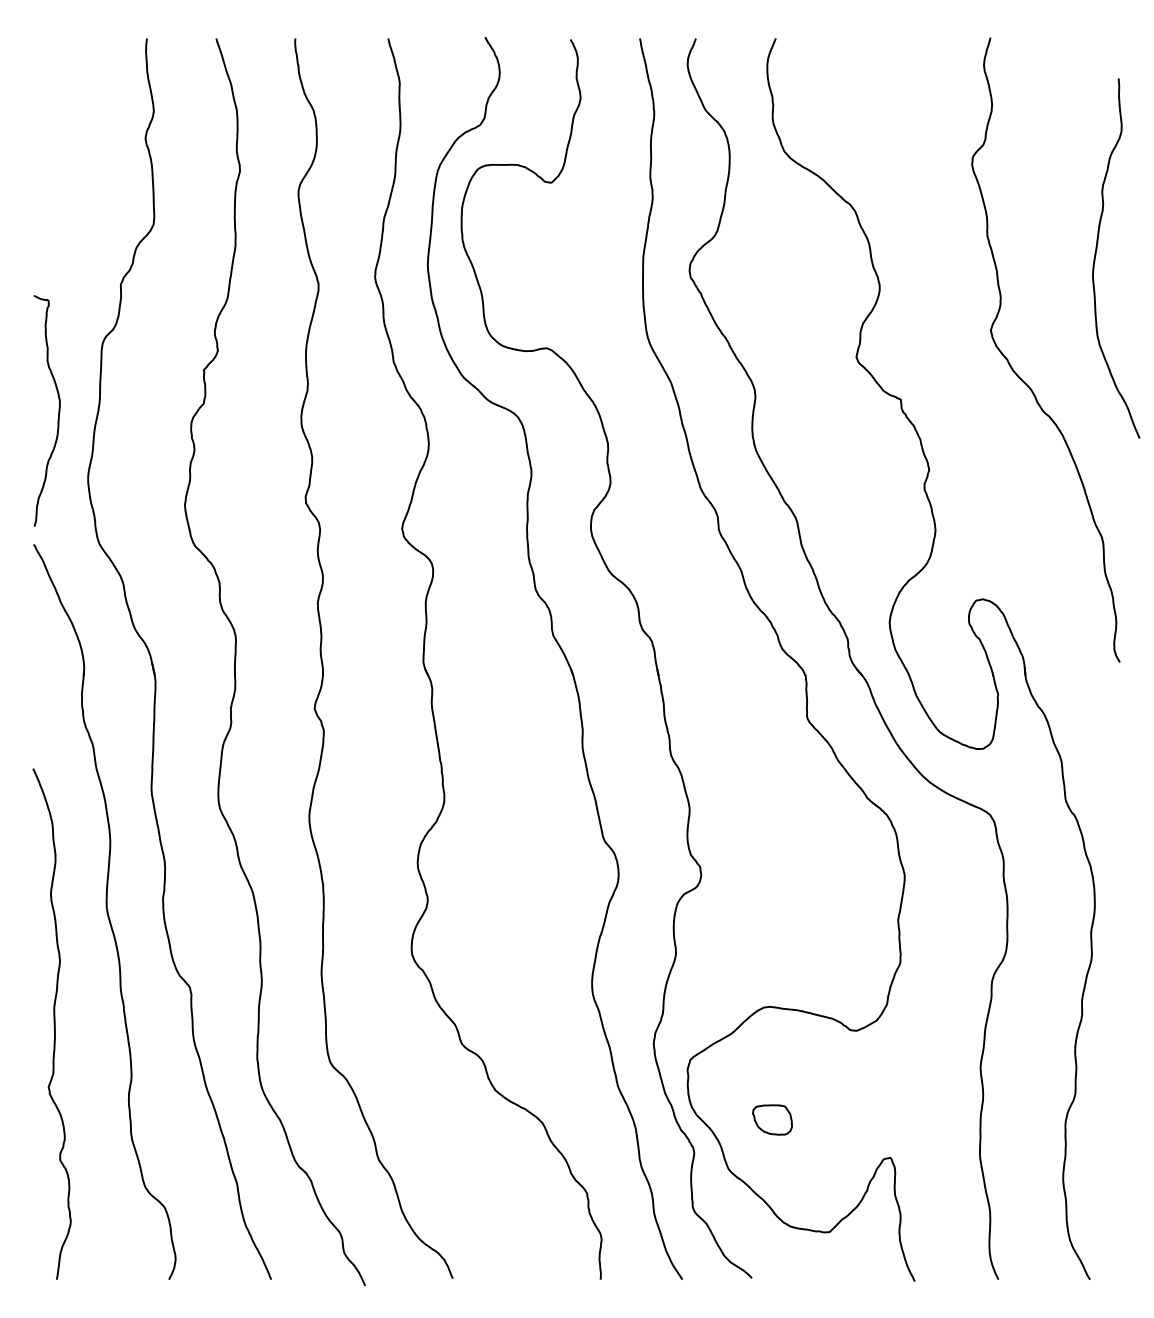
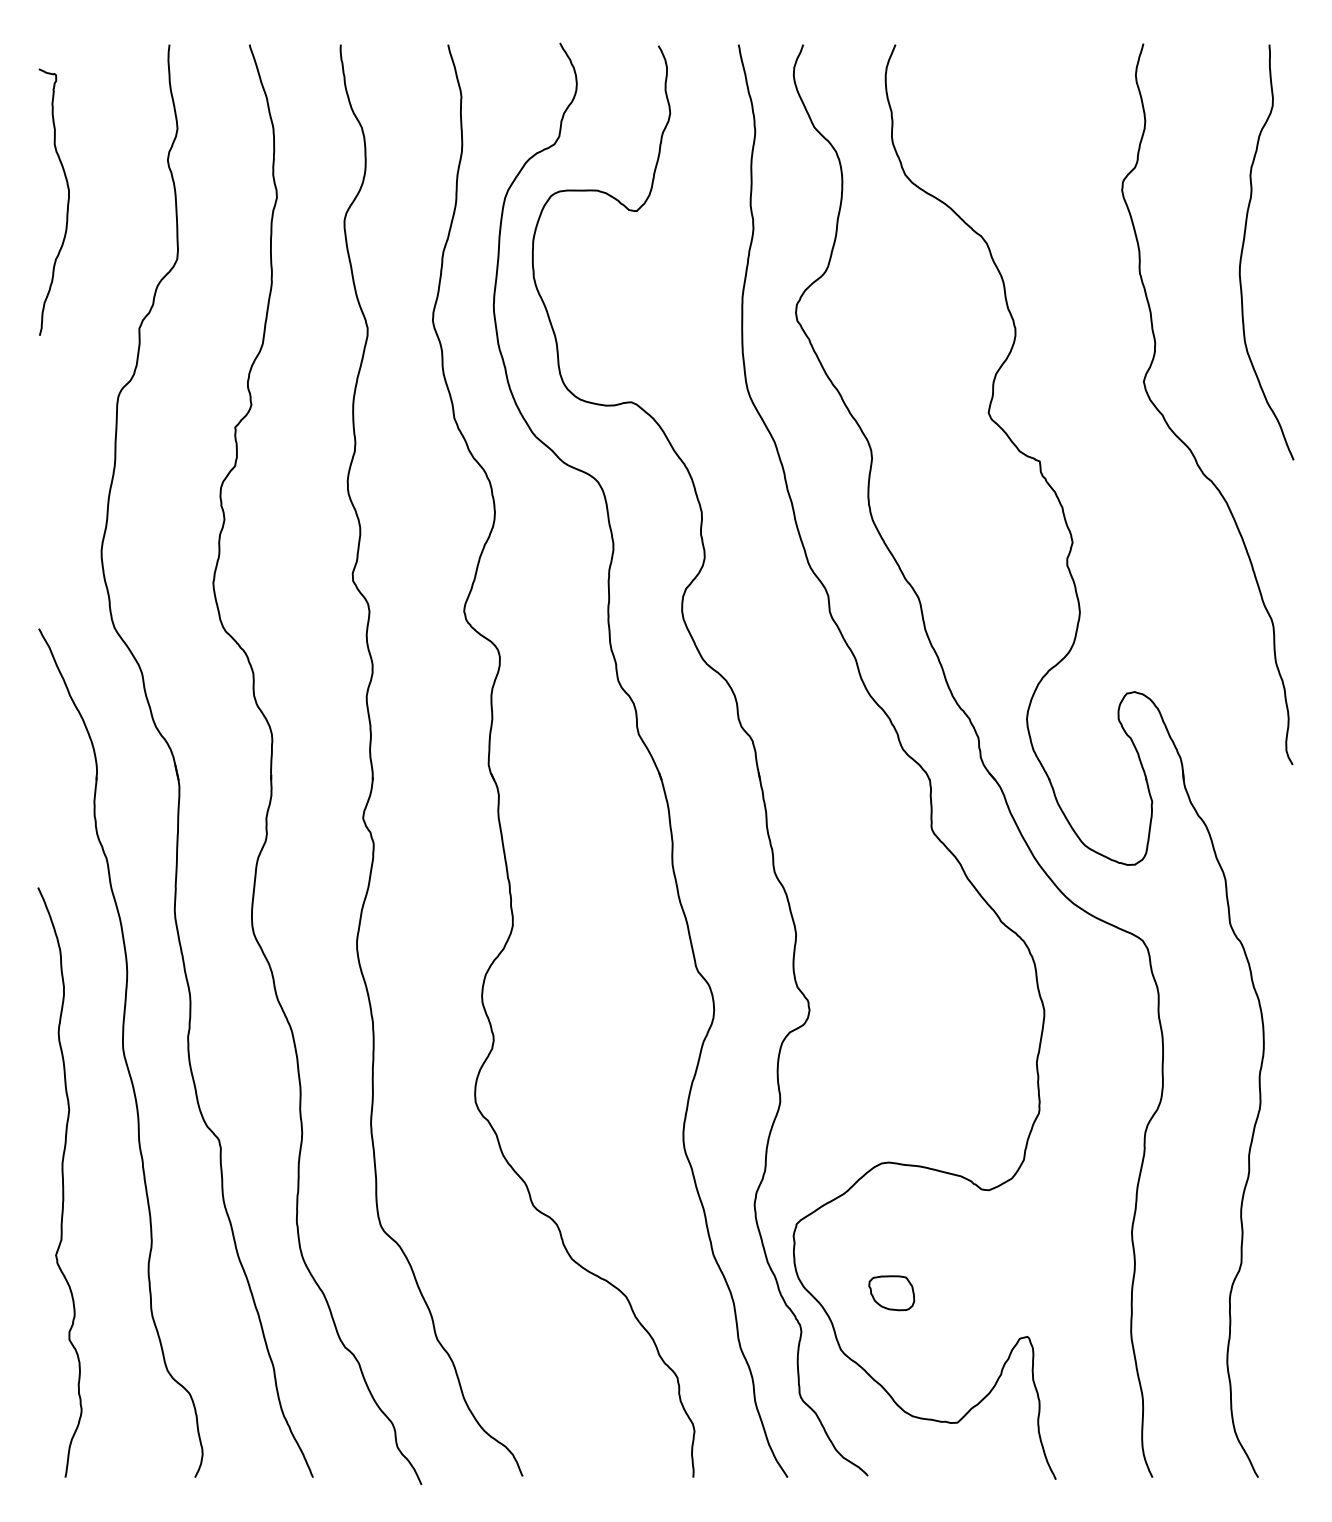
curve: (1096, 255) -> (1243, 248), moved
curve: (58, 410) -> (67, 201), moved

